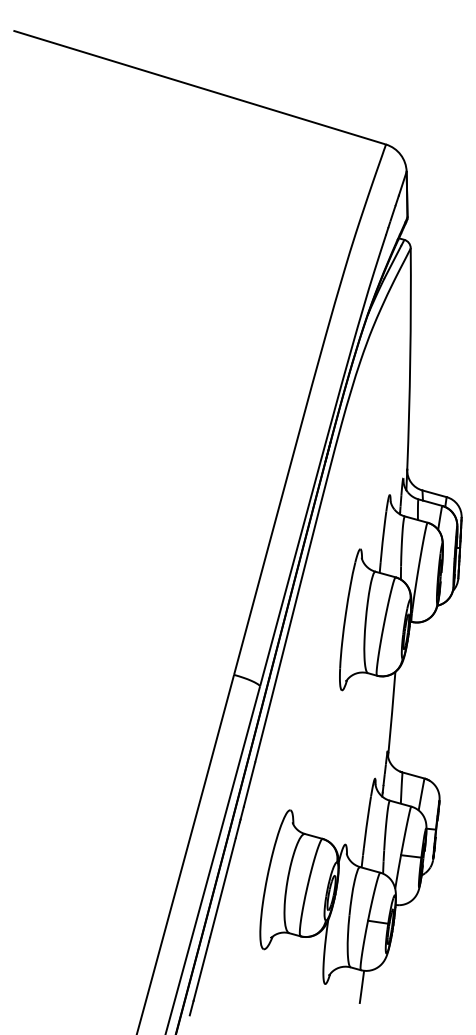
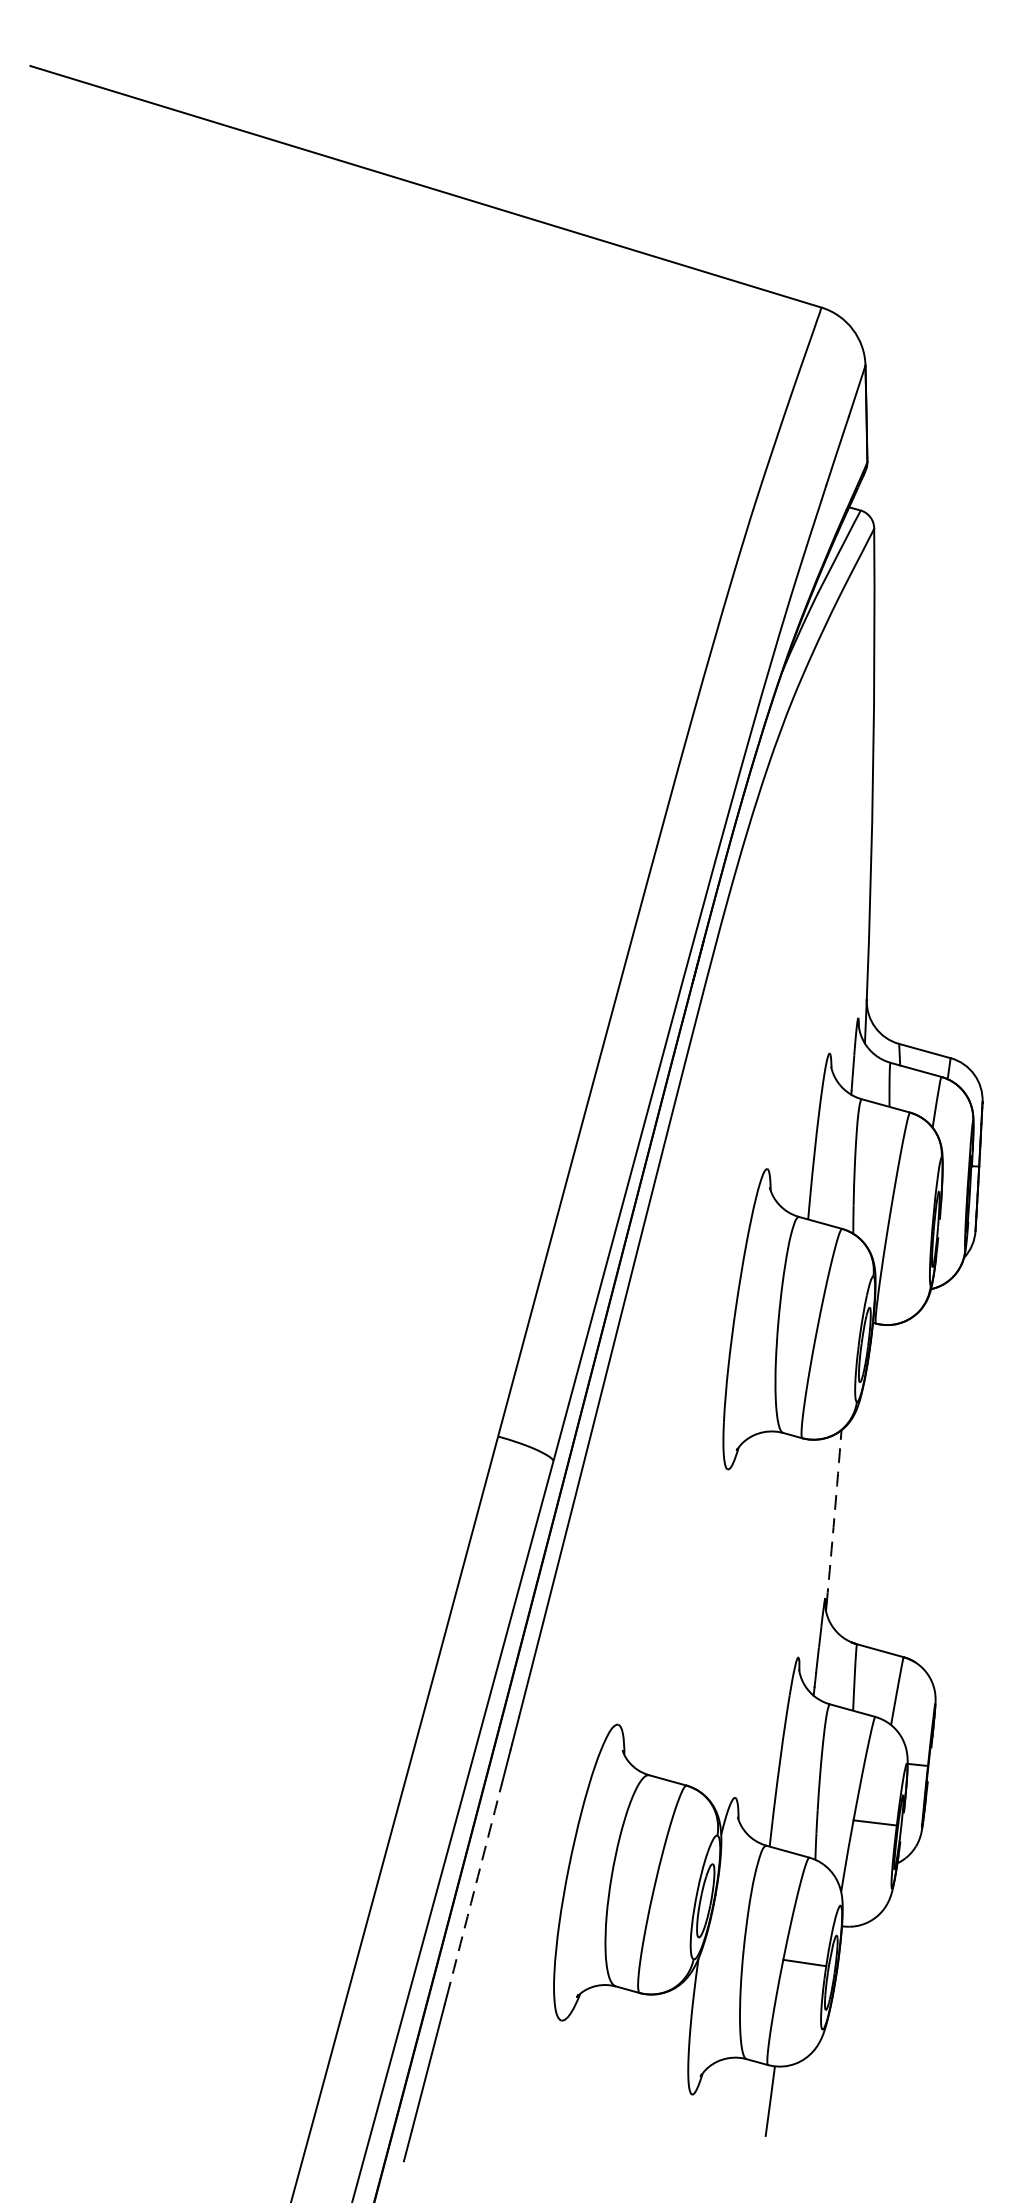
arc: (392, 712) -> (835, 1516), solid -> dashed
arc: (222, 887) -> (473, 1889), solid -> dashed

